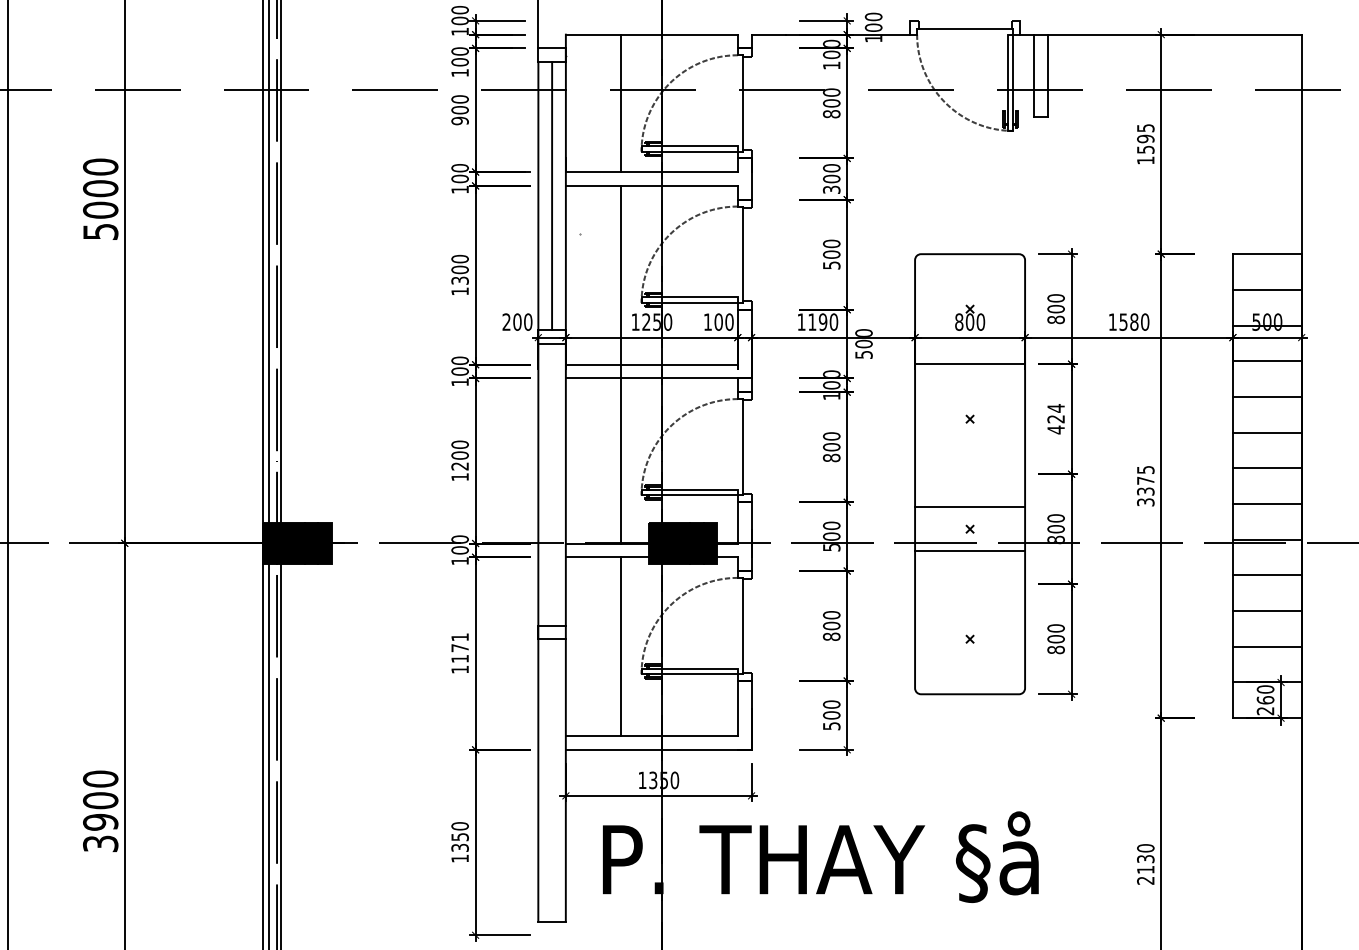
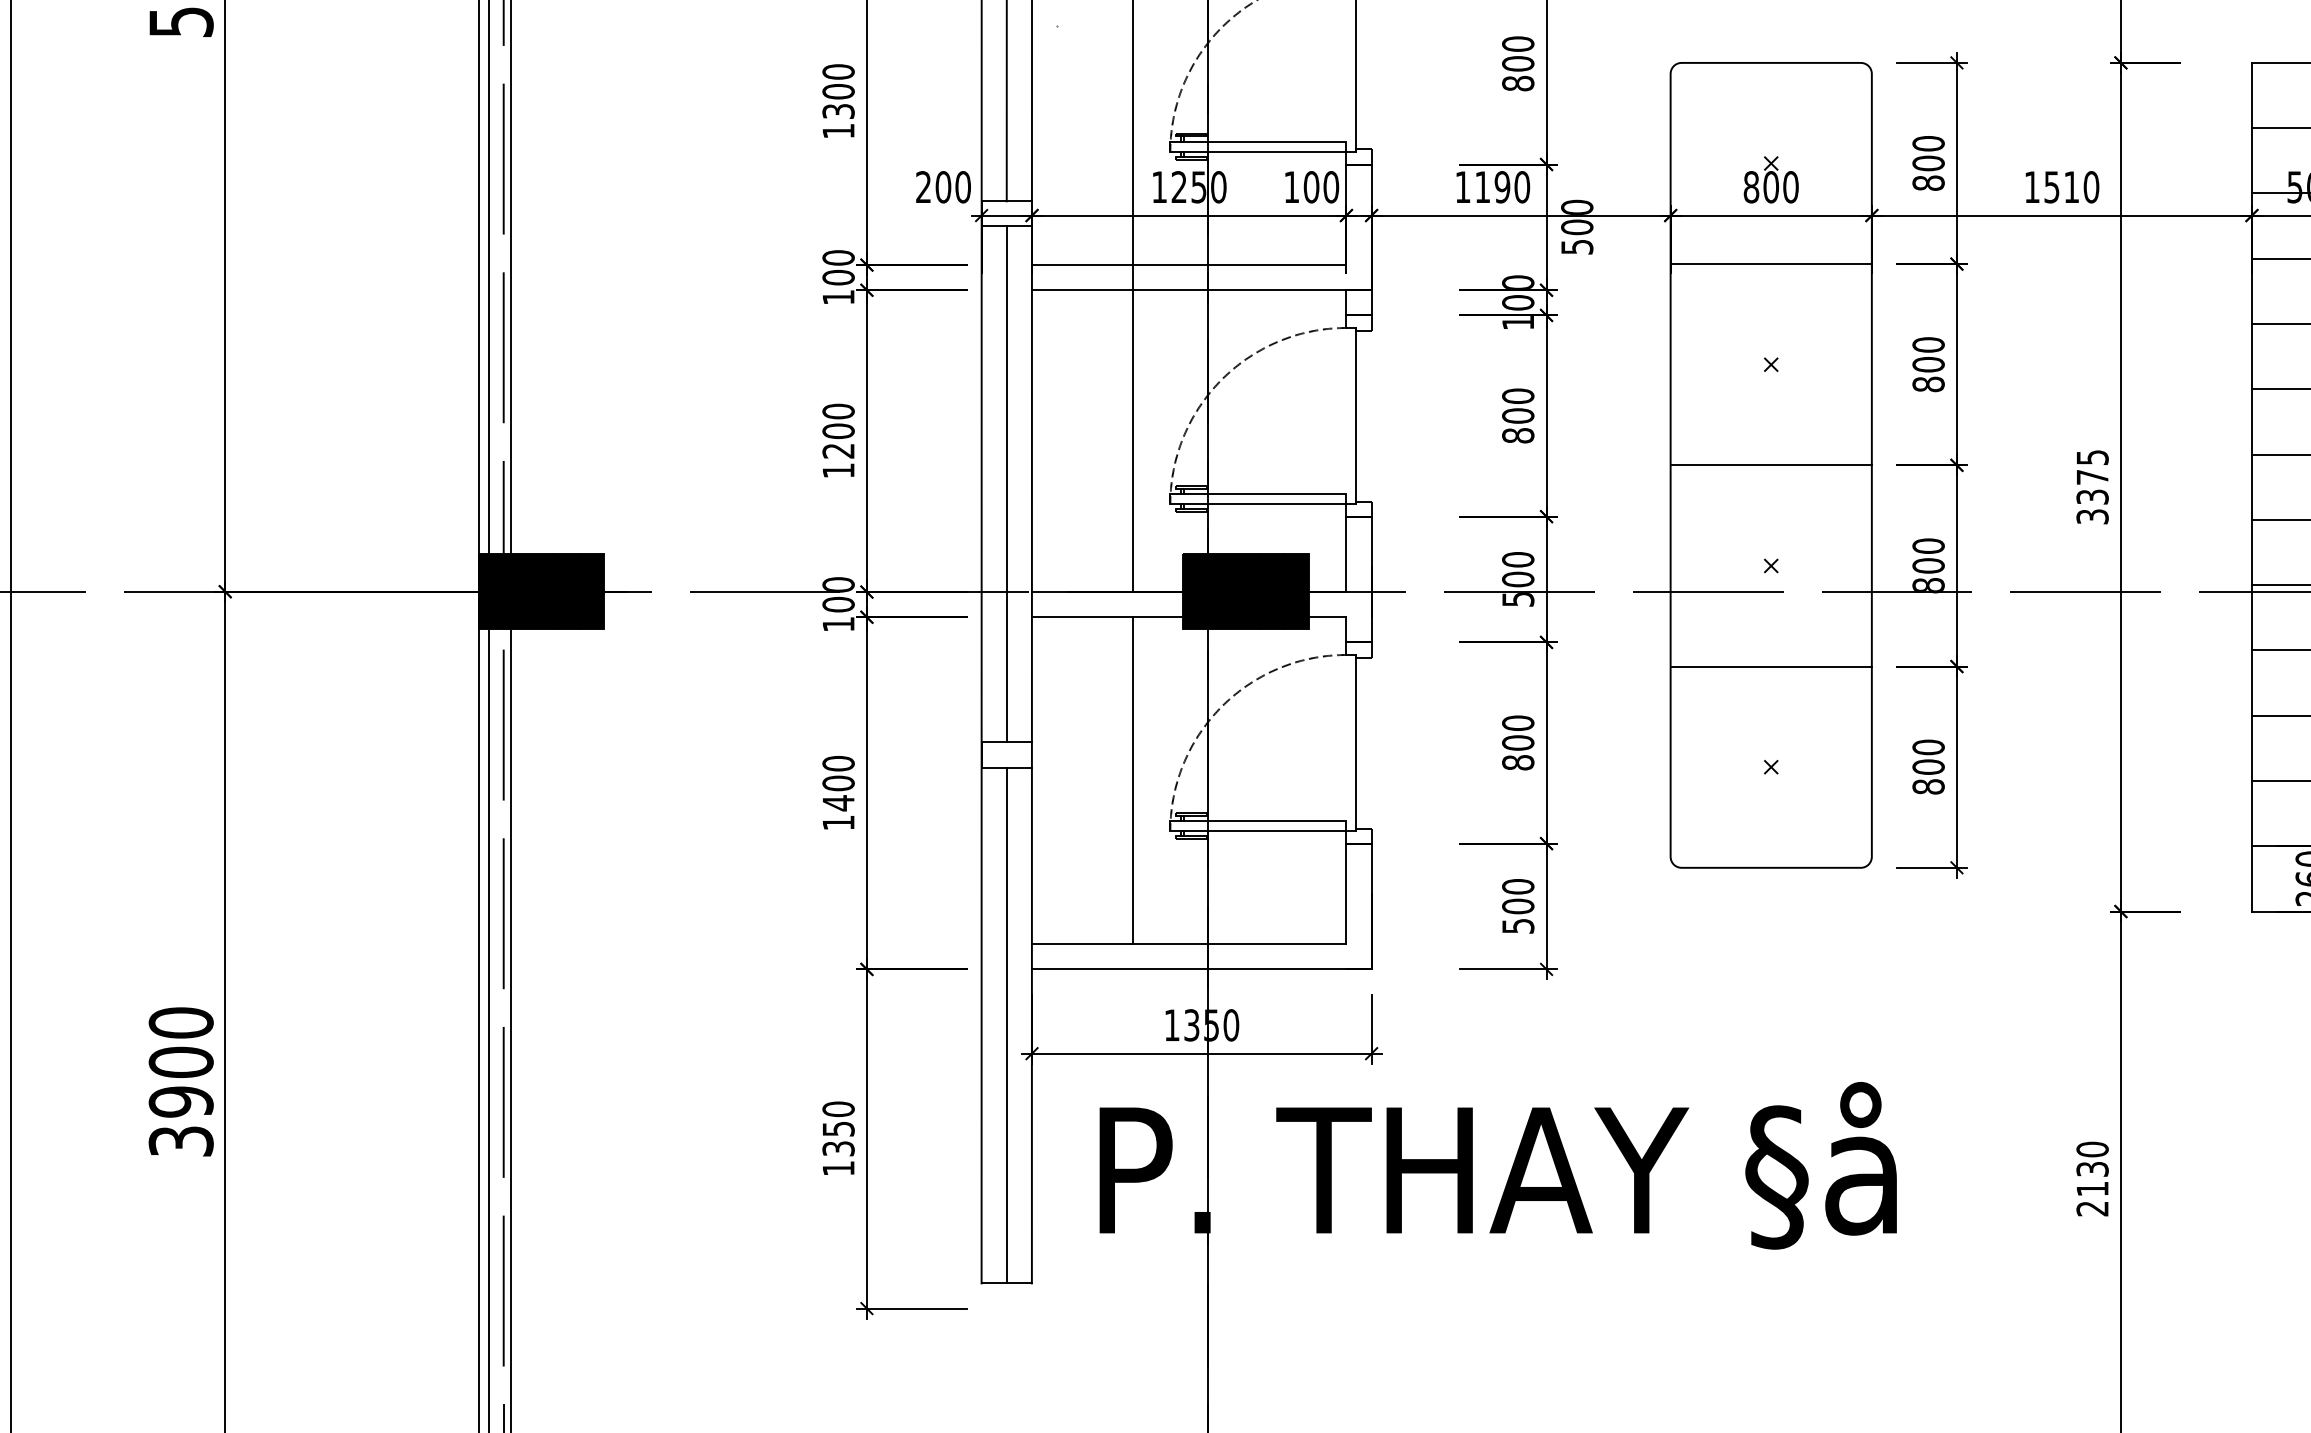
text: (831, 265) -> (1517, 83), 500 -> 800
text: (1134, 321) -> (2071, 186), 1580 -> 1510
text: (1055, 419) -> (1927, 365), 424 -> 800
line: (552, 484) -> (1007, 484), added
line: (970, 507) -> (1772, 465), moved
line: (970, 551) -> (1772, 667), moved
text: (459, 648) -> (837, 784), 1171 -> 1400
line: (552, 780) -> (1007, 1025), added

